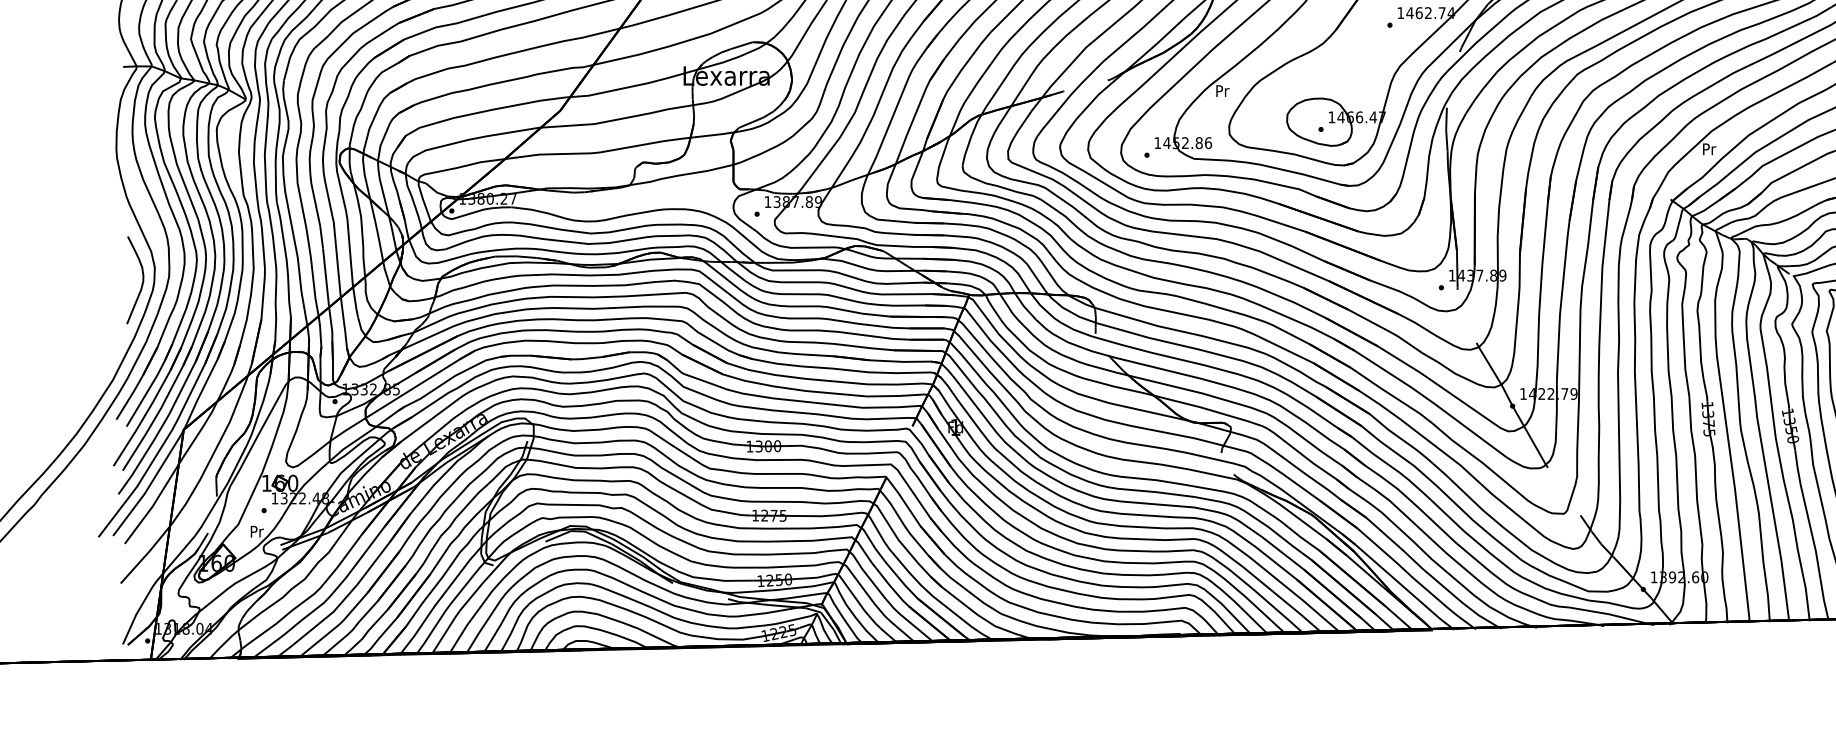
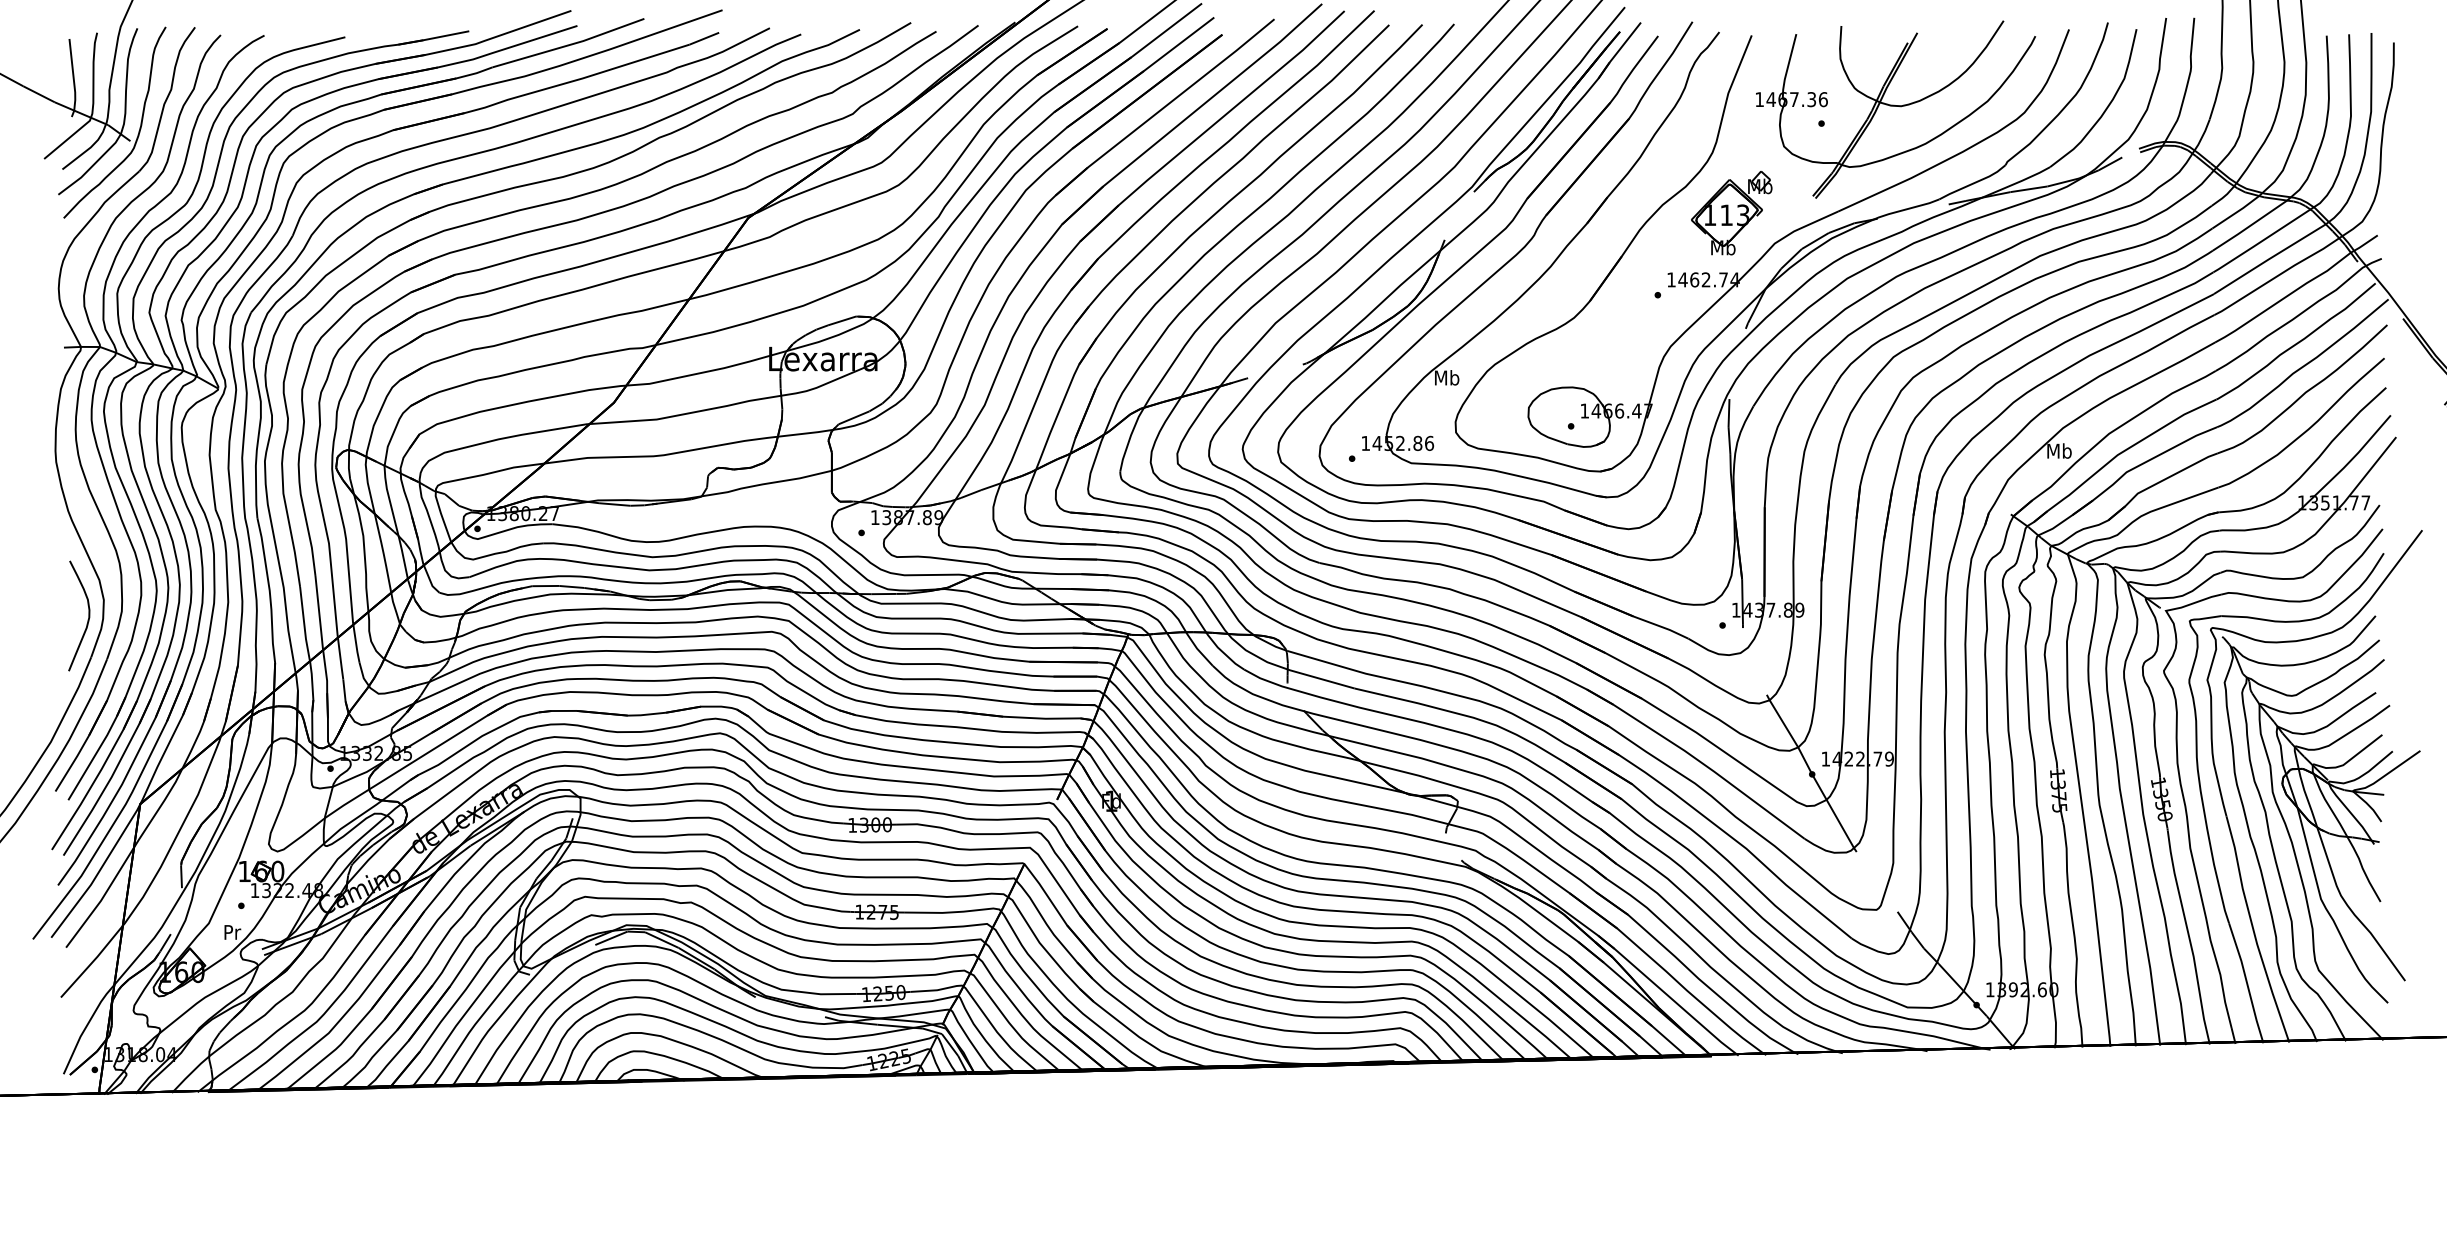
text: (1222, 90) -> (1447, 377), Pr -> Mb
text: (1709, 148) -> (2059, 450), Pr -> Mb

